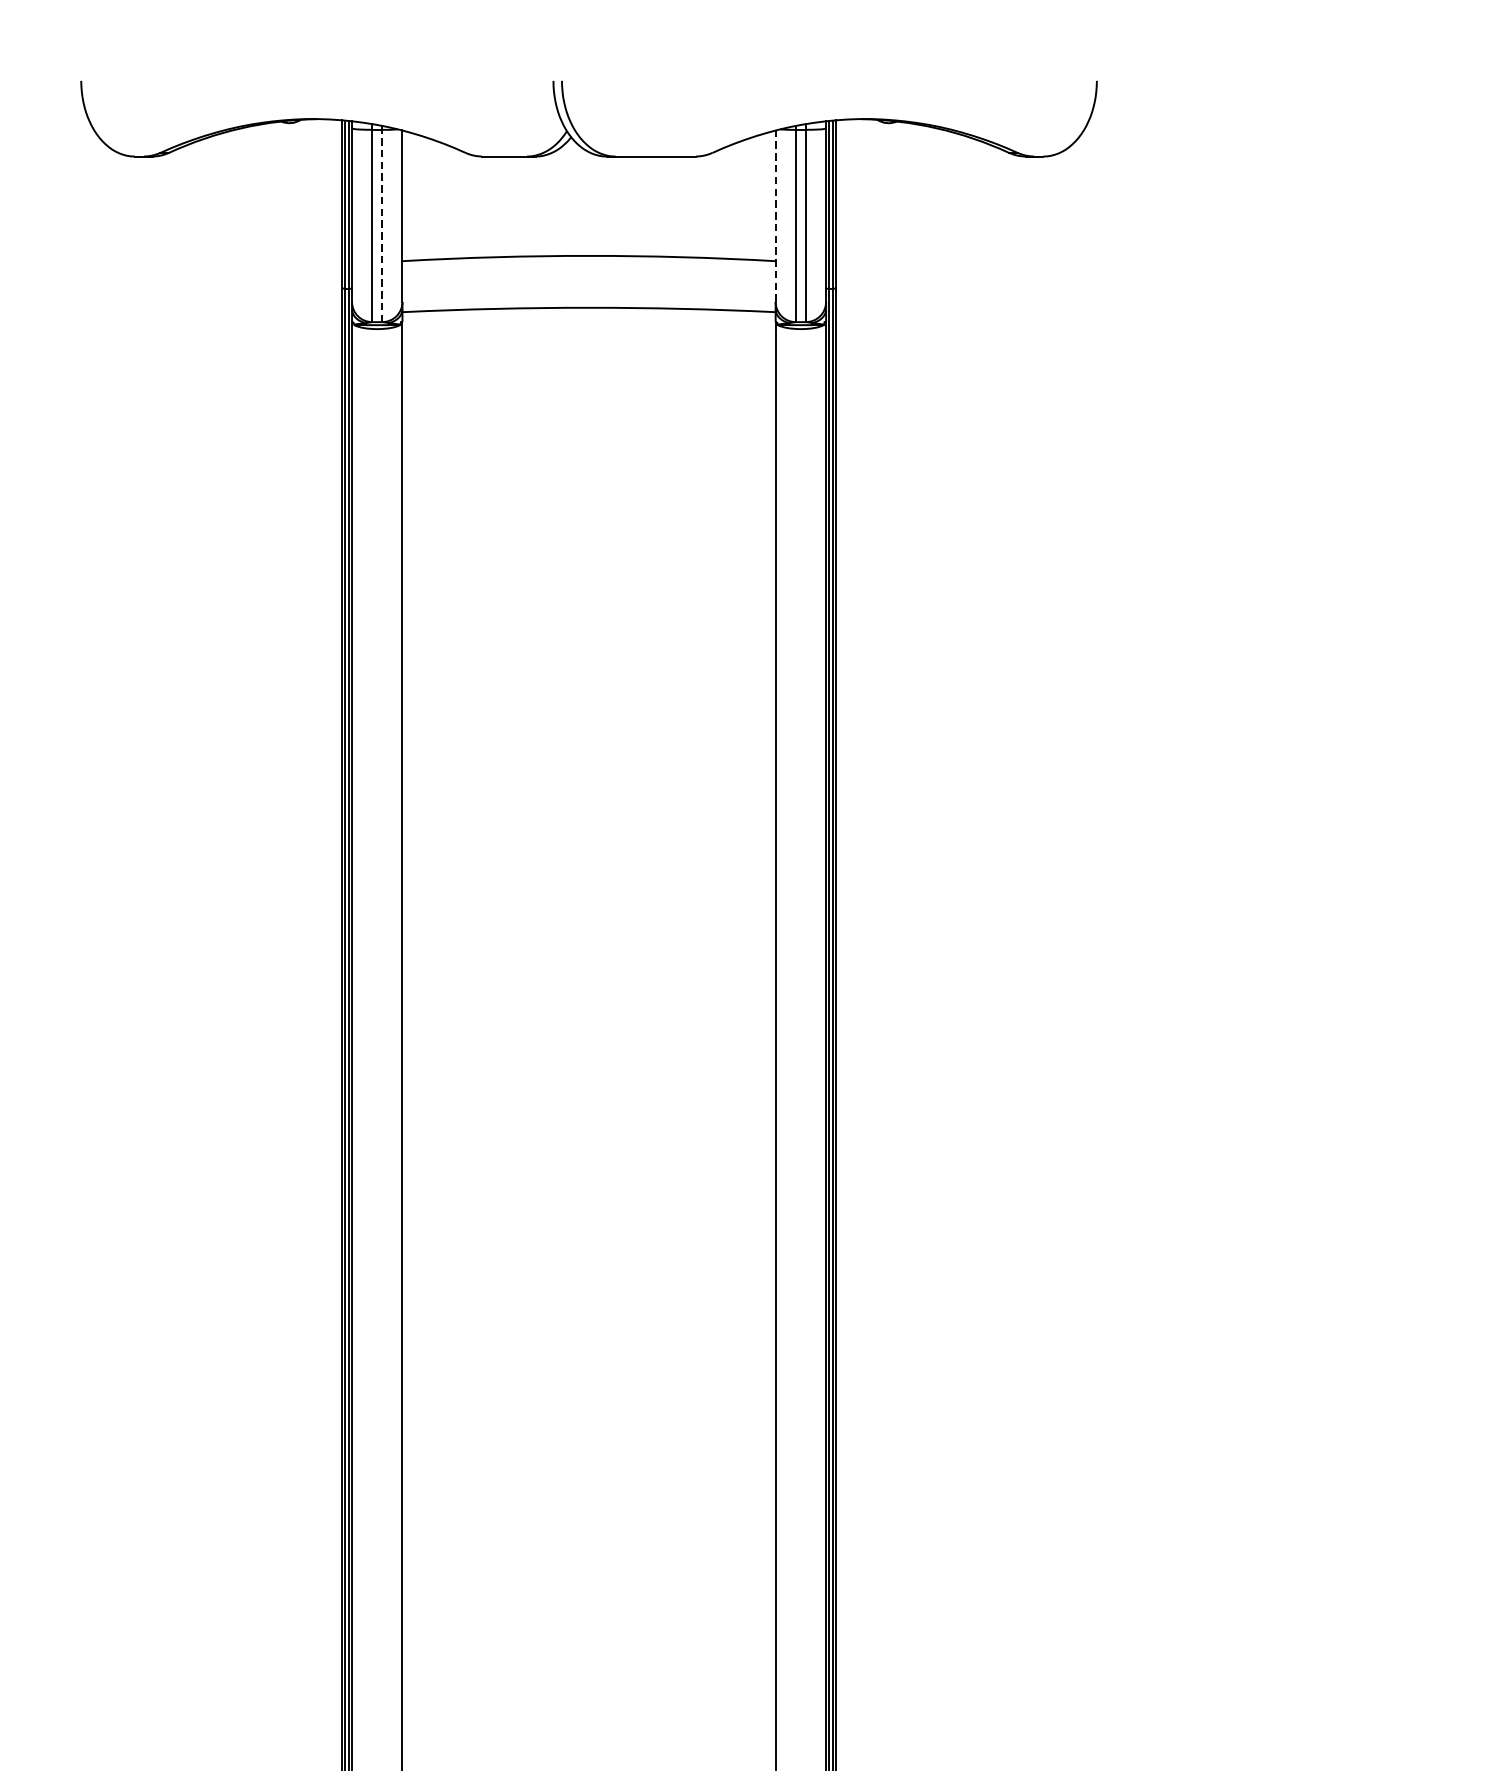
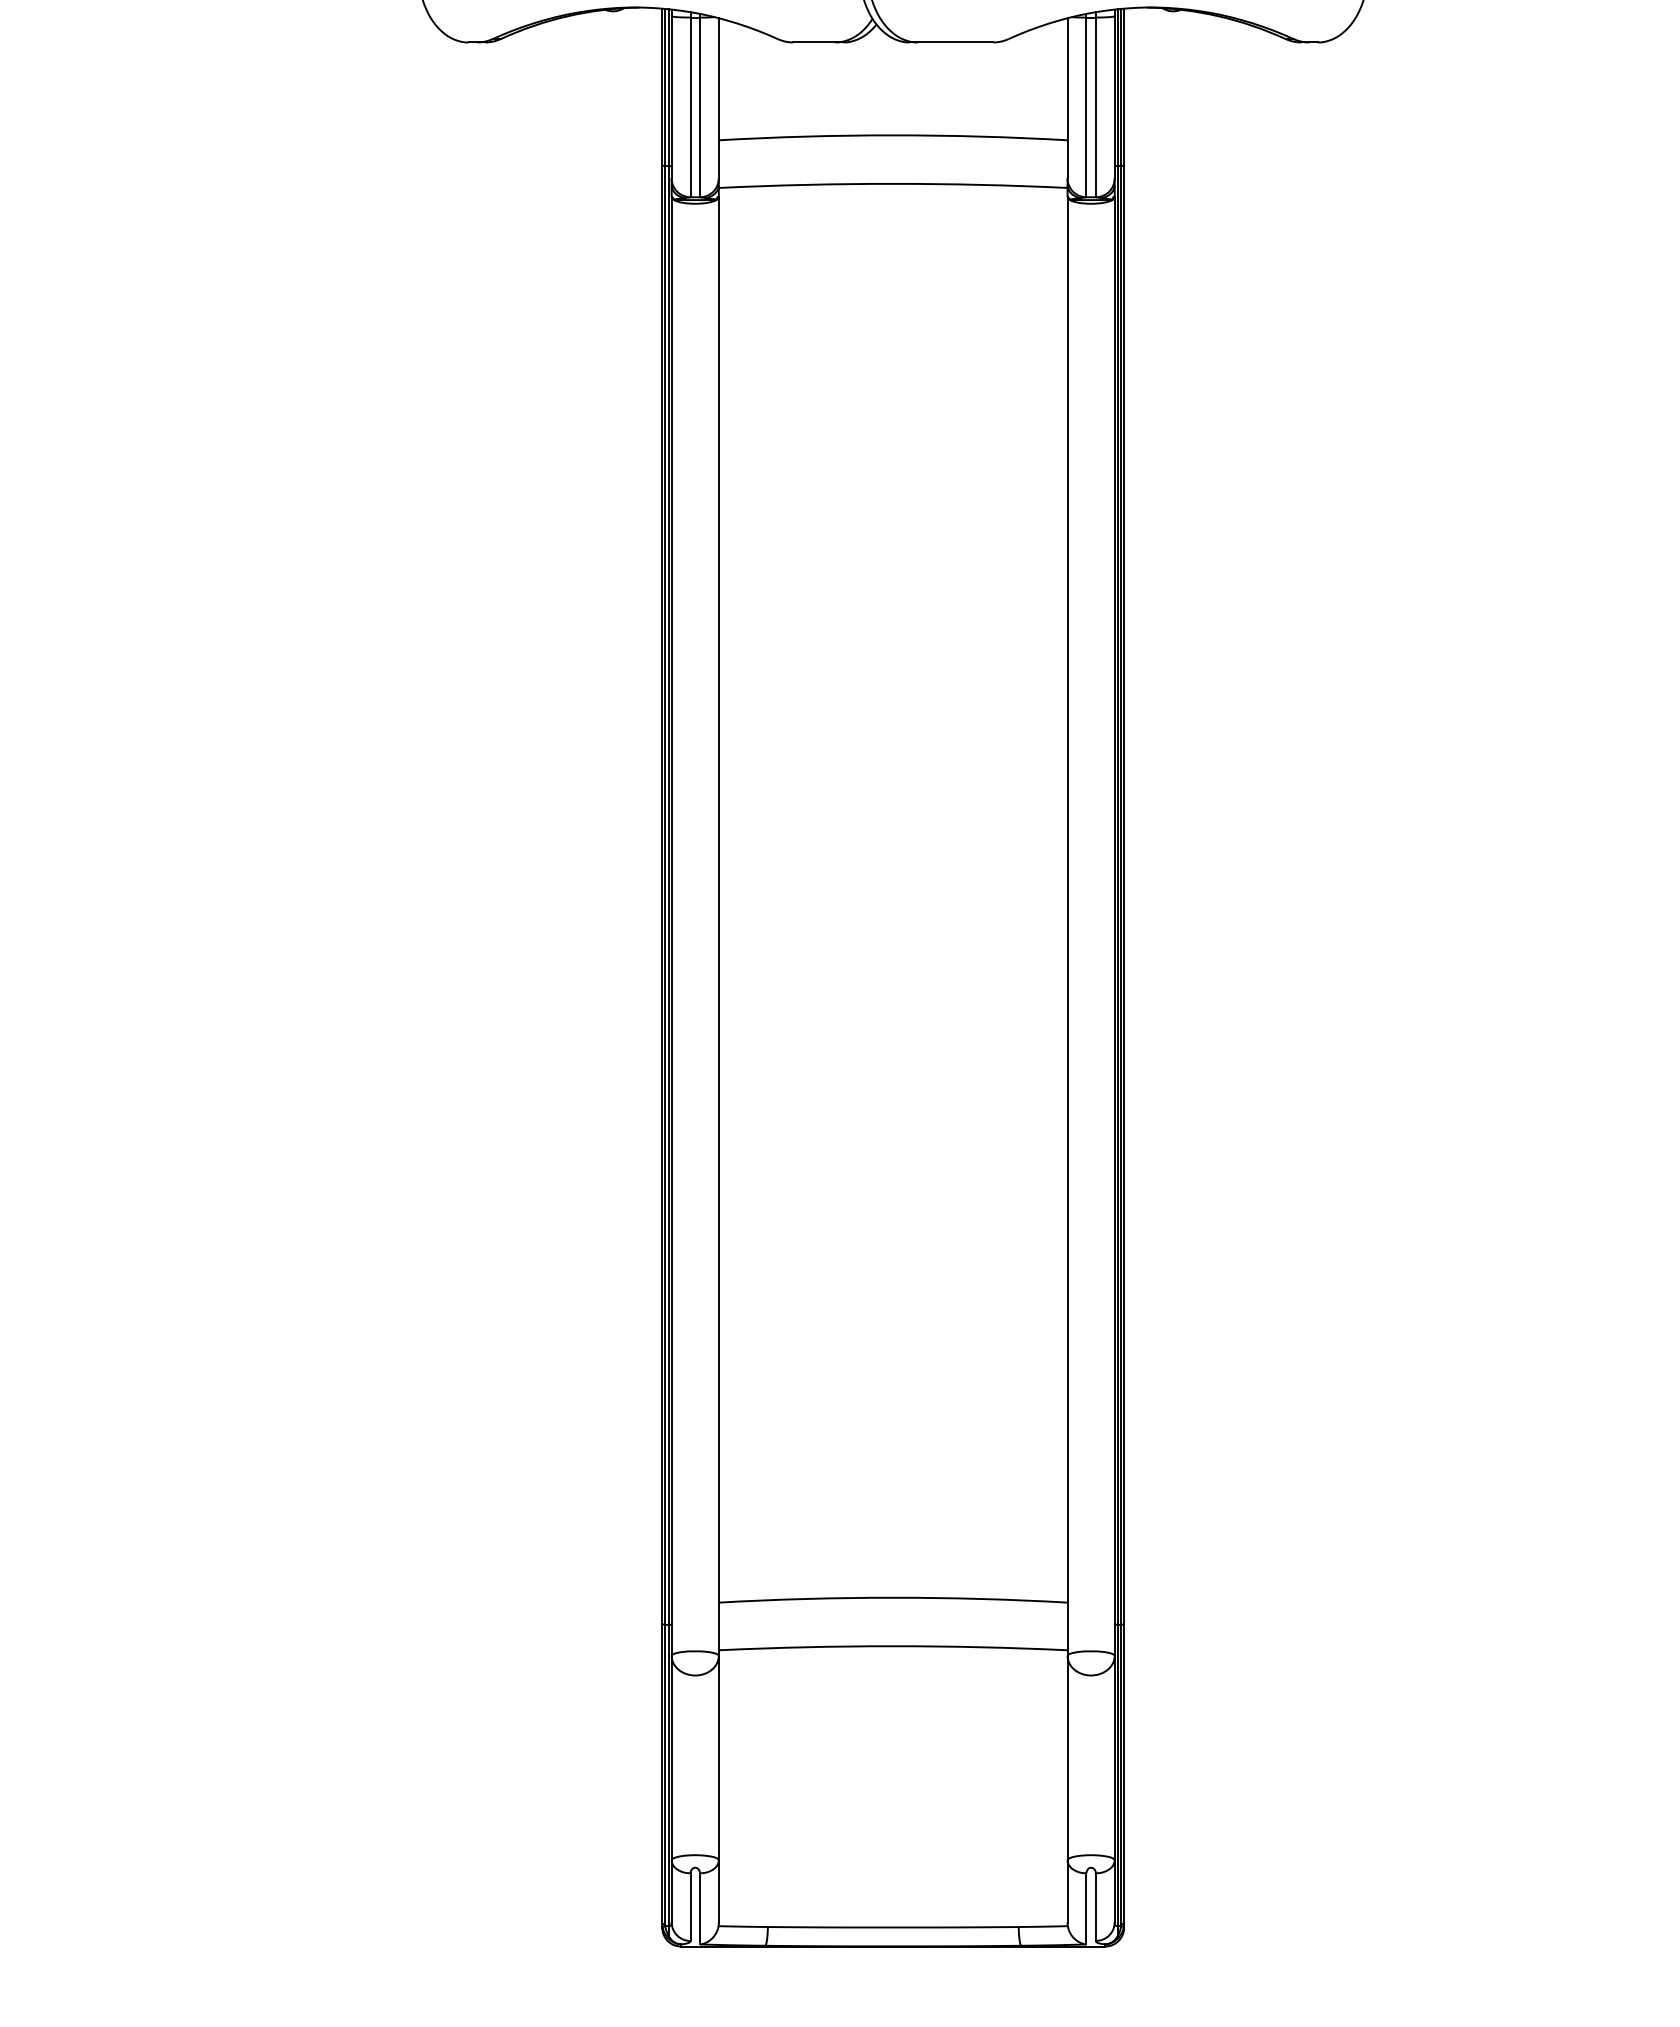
line: (775, 215) -> (1067, 97), dashed -> solid
line: (381, 226) -> (699, 107), dashed -> solid

